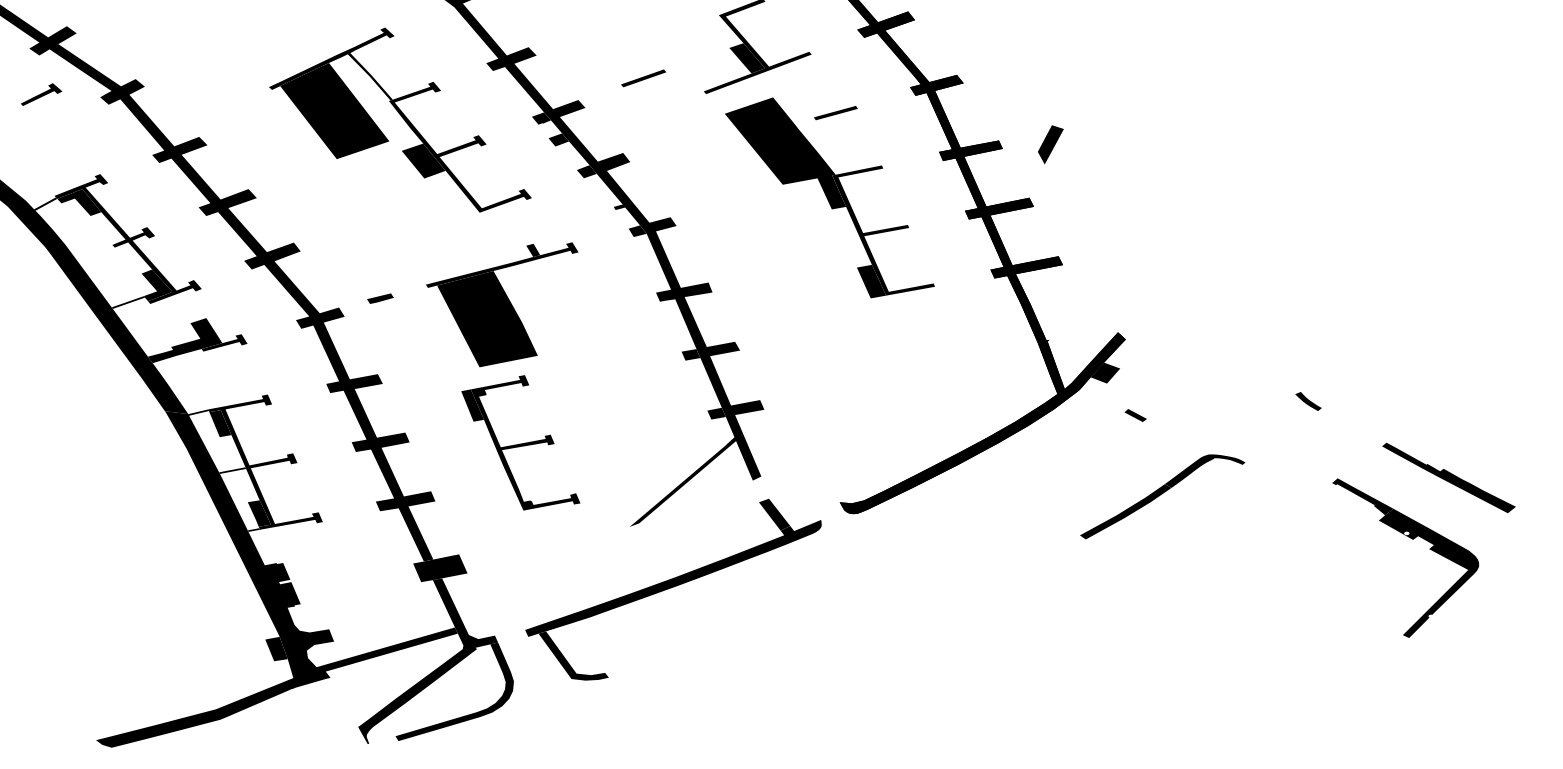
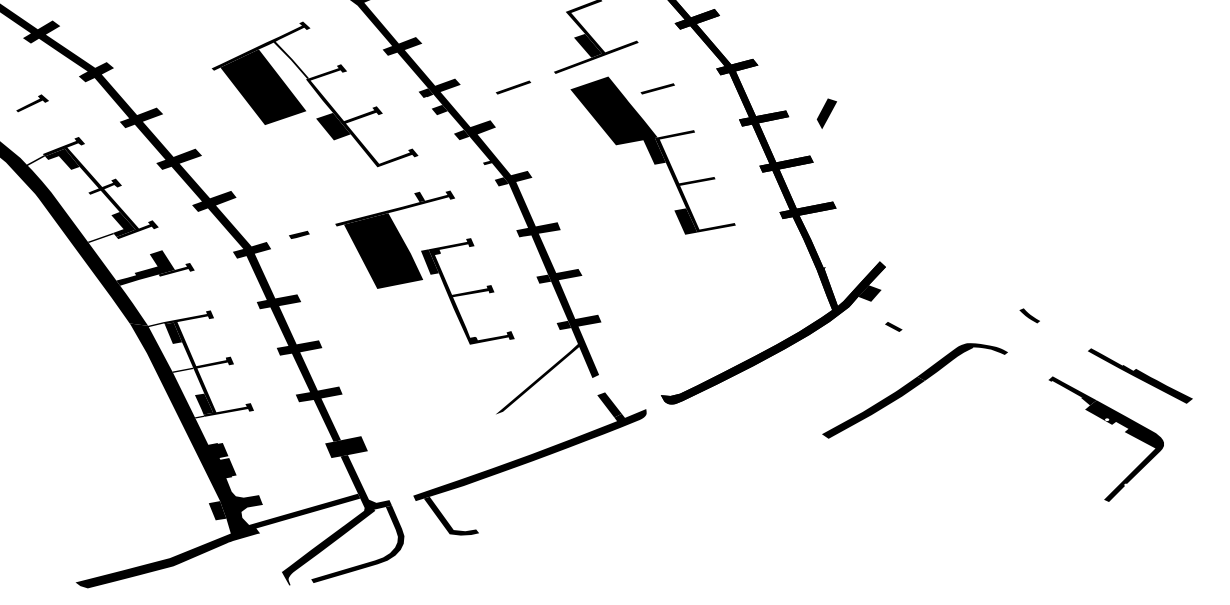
line: (643, 78) -> (513, 87), moved
part: (41, 94) -> (32, 103), moved
part: (520, 442) -> (467, 291), moved
part: (1162, 496) -> (914, 390), size x1.43

